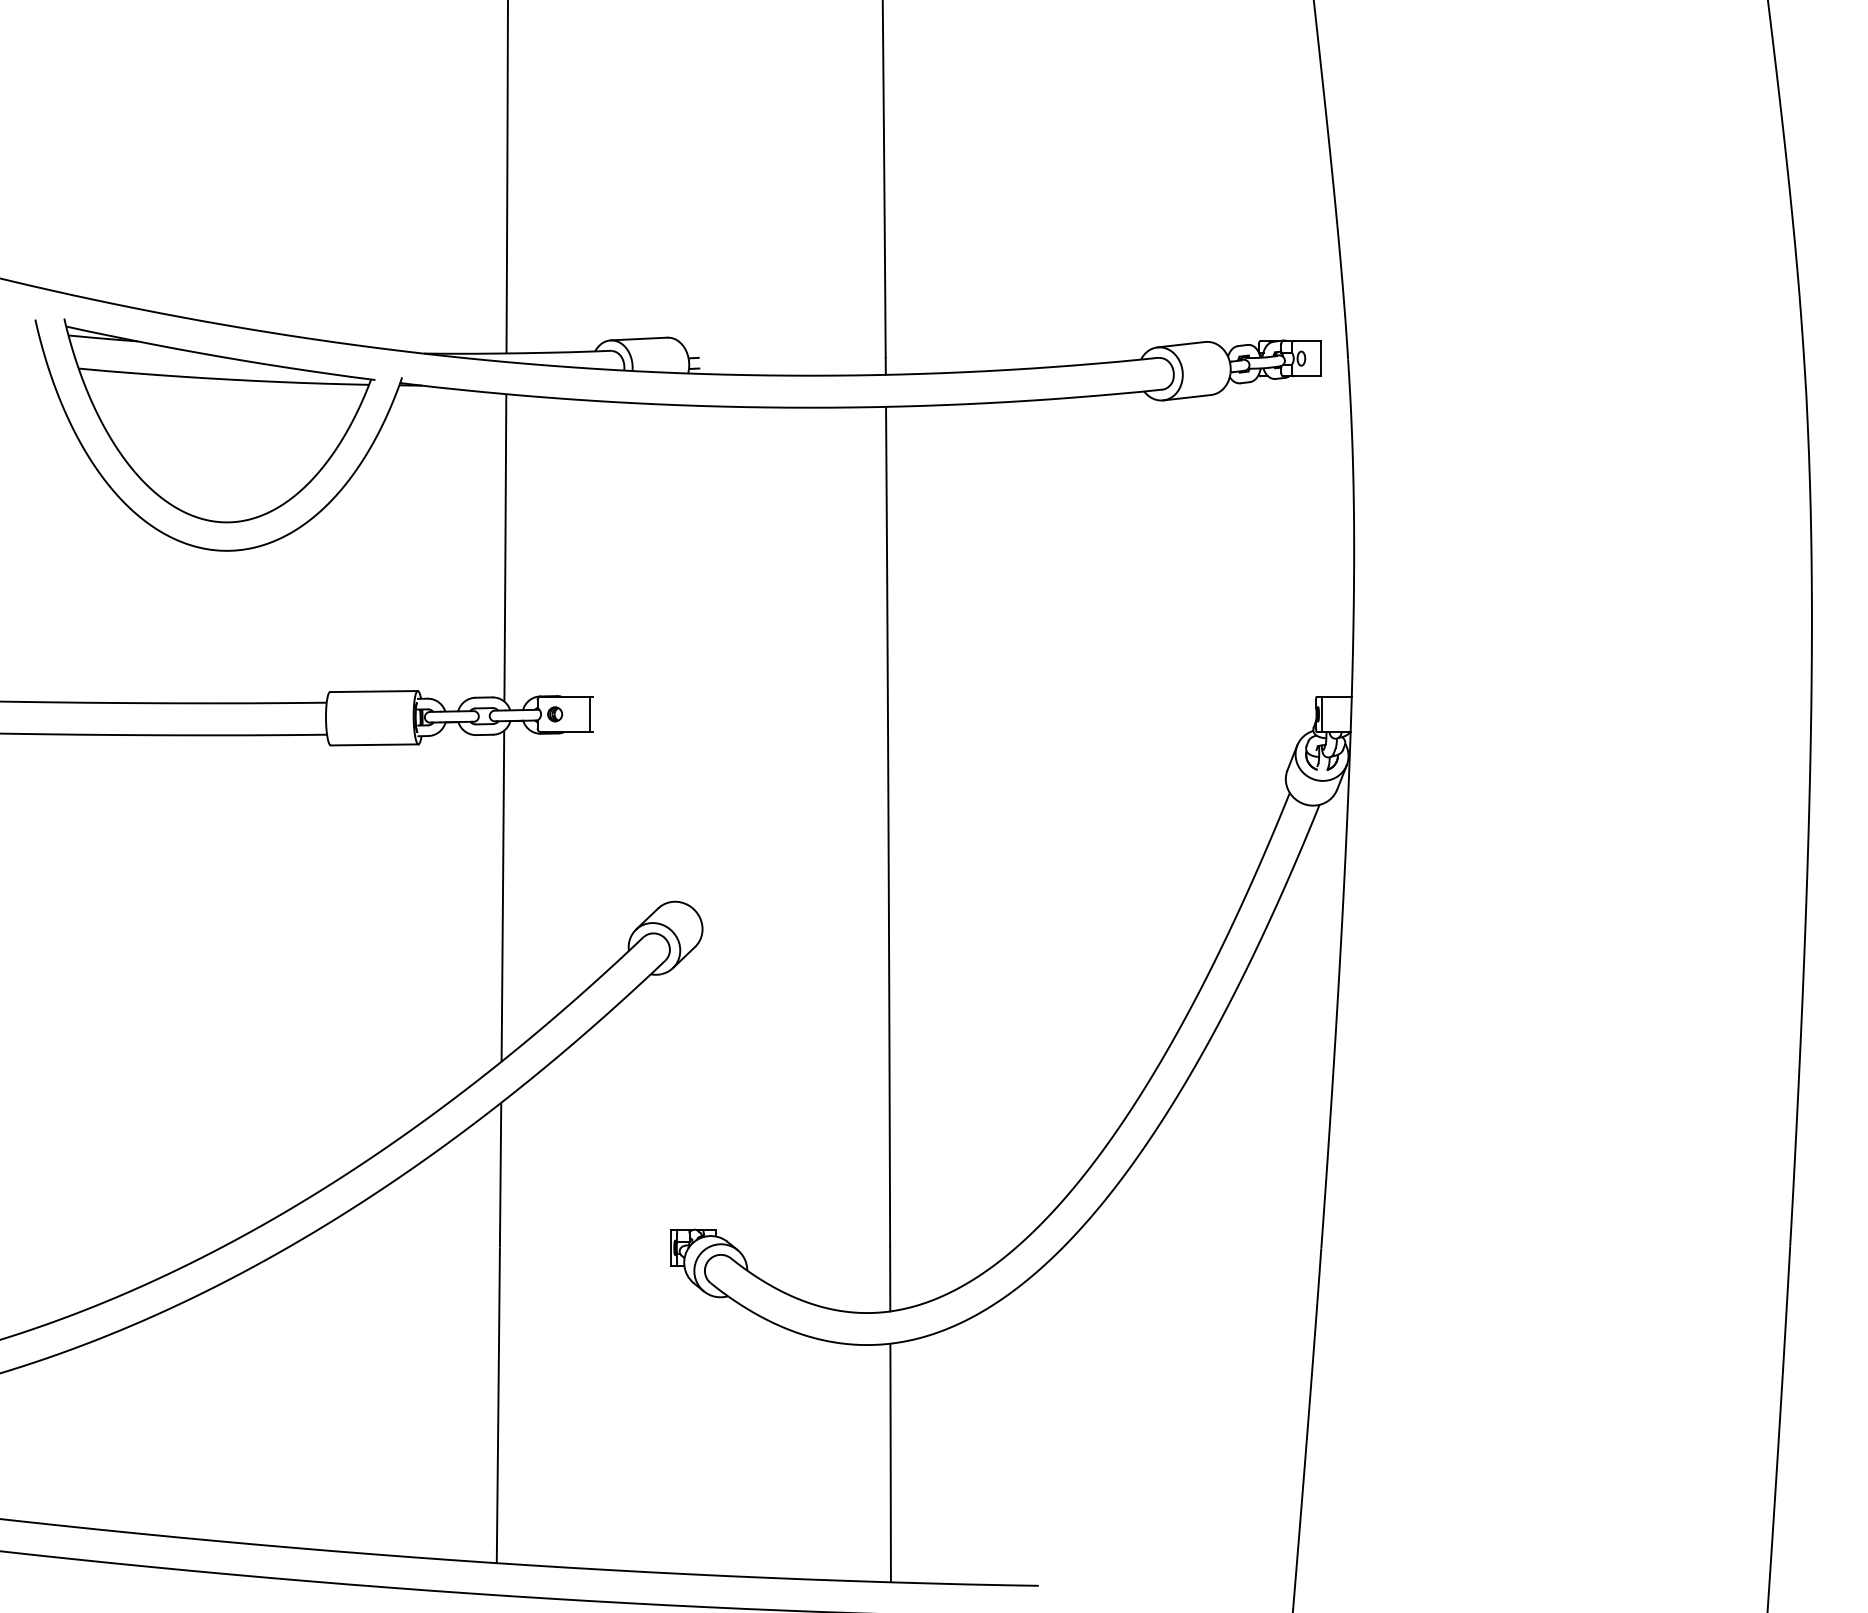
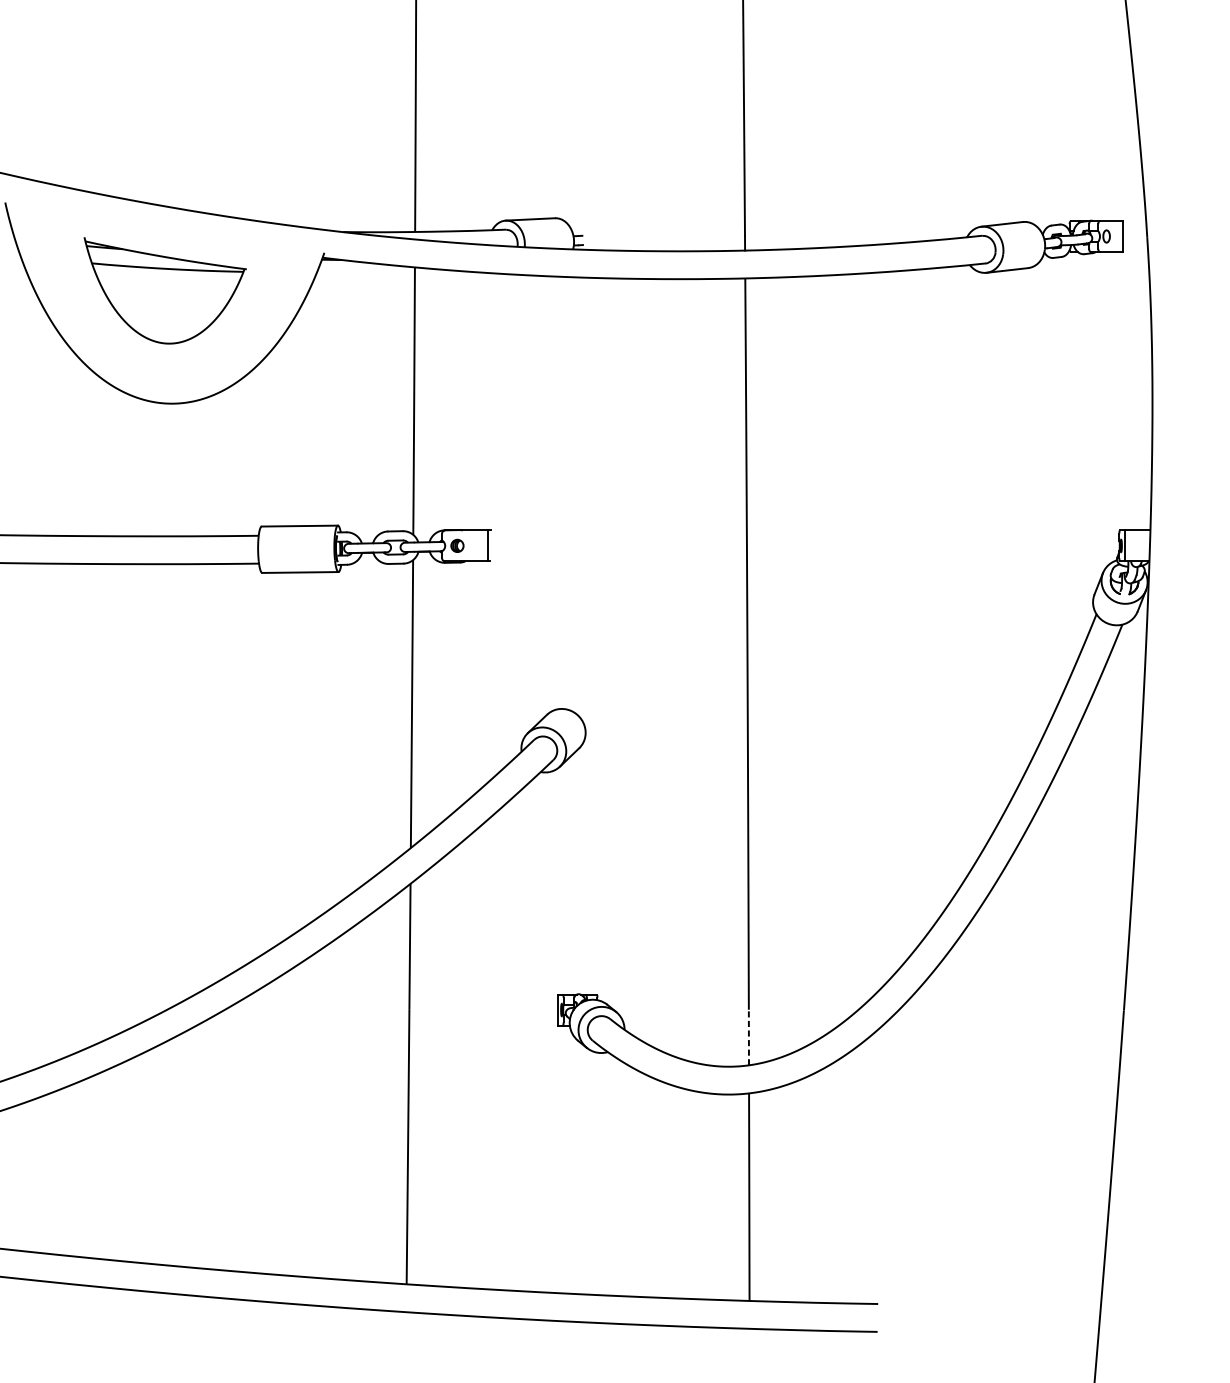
part: (219, 420) -> (165, 290), size x0.6
line: (890, 1279) -> (749, 1037), solid -> dashed

